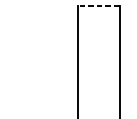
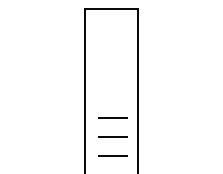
line: (98, 6) -> (111, 9), dashed -> solid
line: (99, 90) -> (112, 117), added
line: (99, 105) -> (112, 136), added

